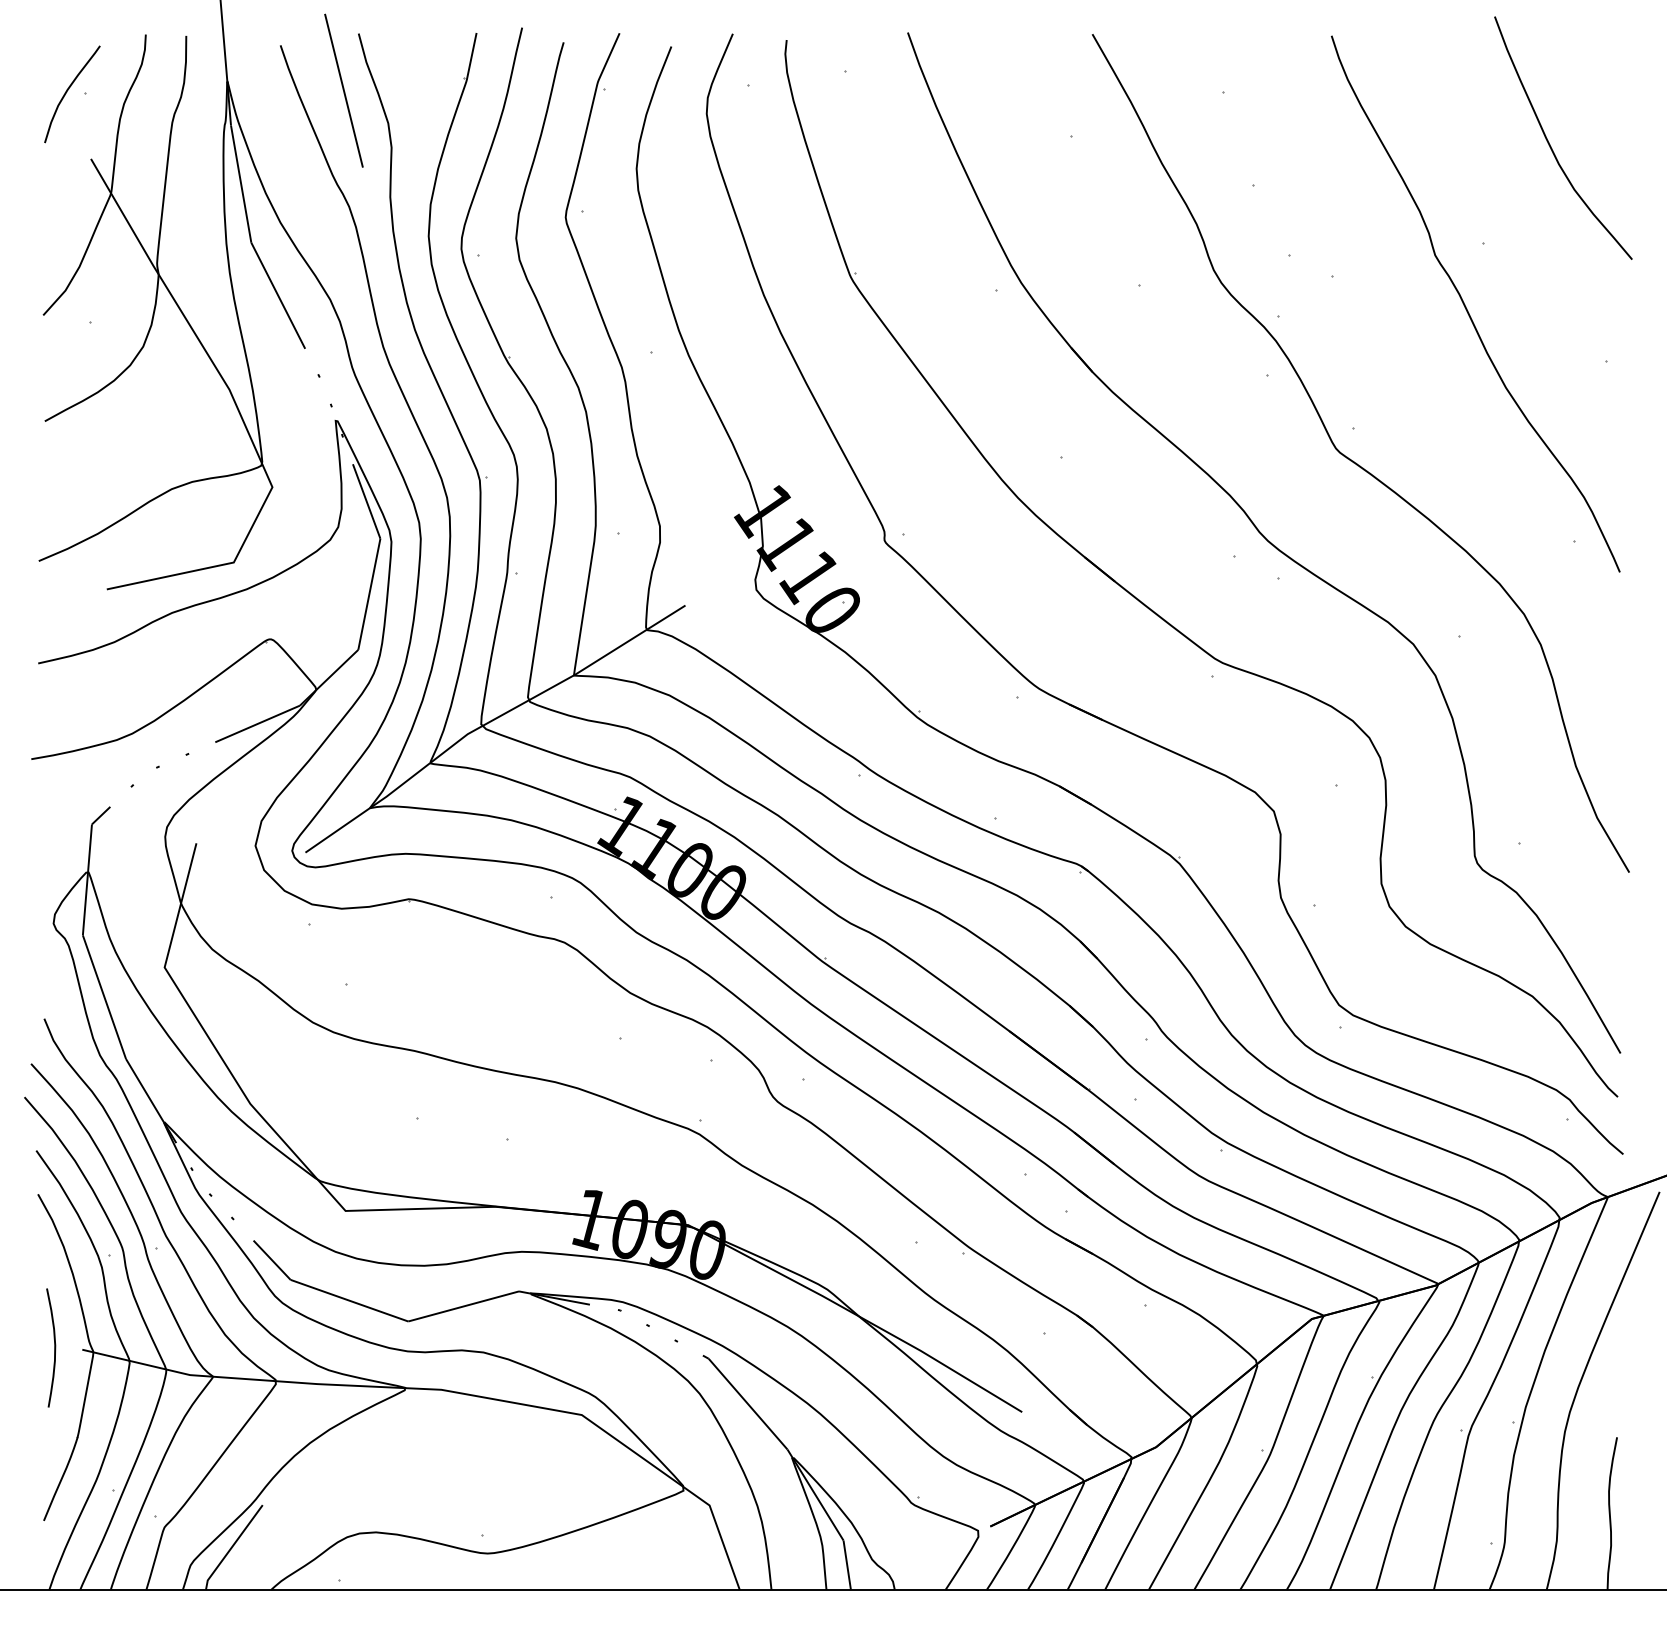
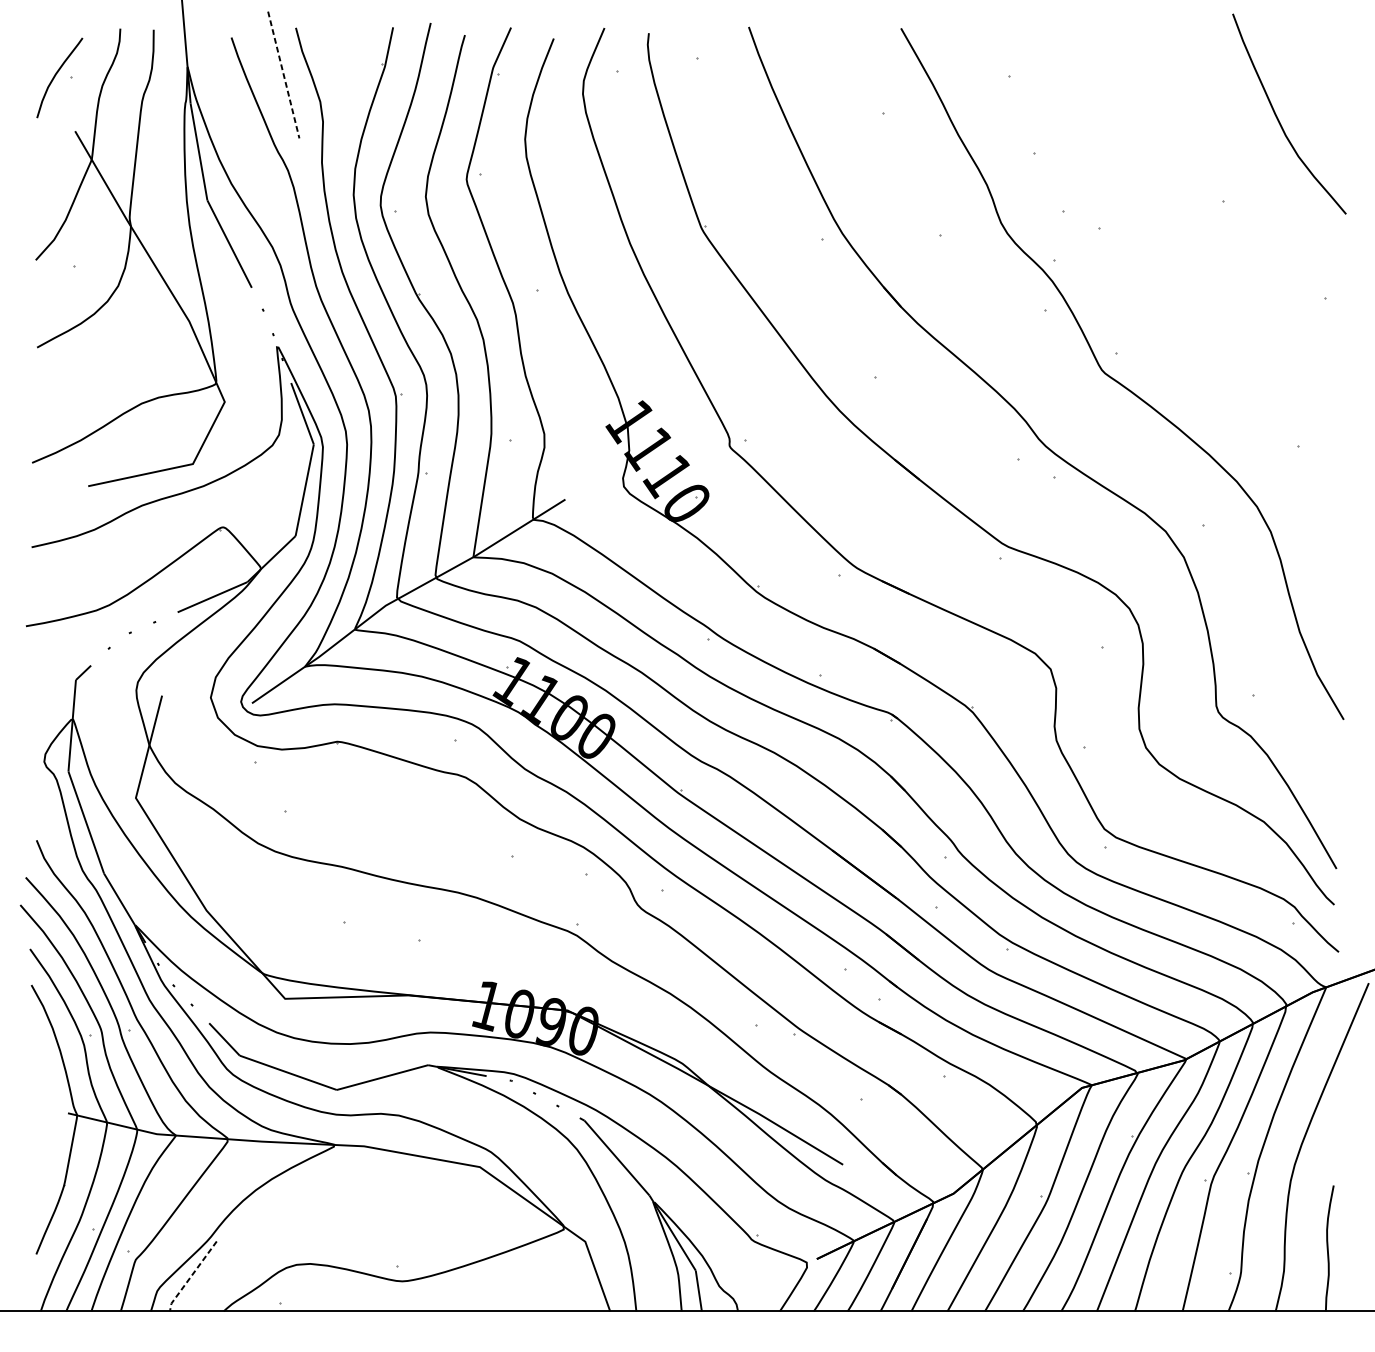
line: (344, 91) -> (284, 75), solid -> dashed
curve: (1467, 308) -> (1210, 254), removed
curve: (54, 1347) -> (45, 1111), removed
line: (231, 1547) -> (191, 1276), solid -> dashed

